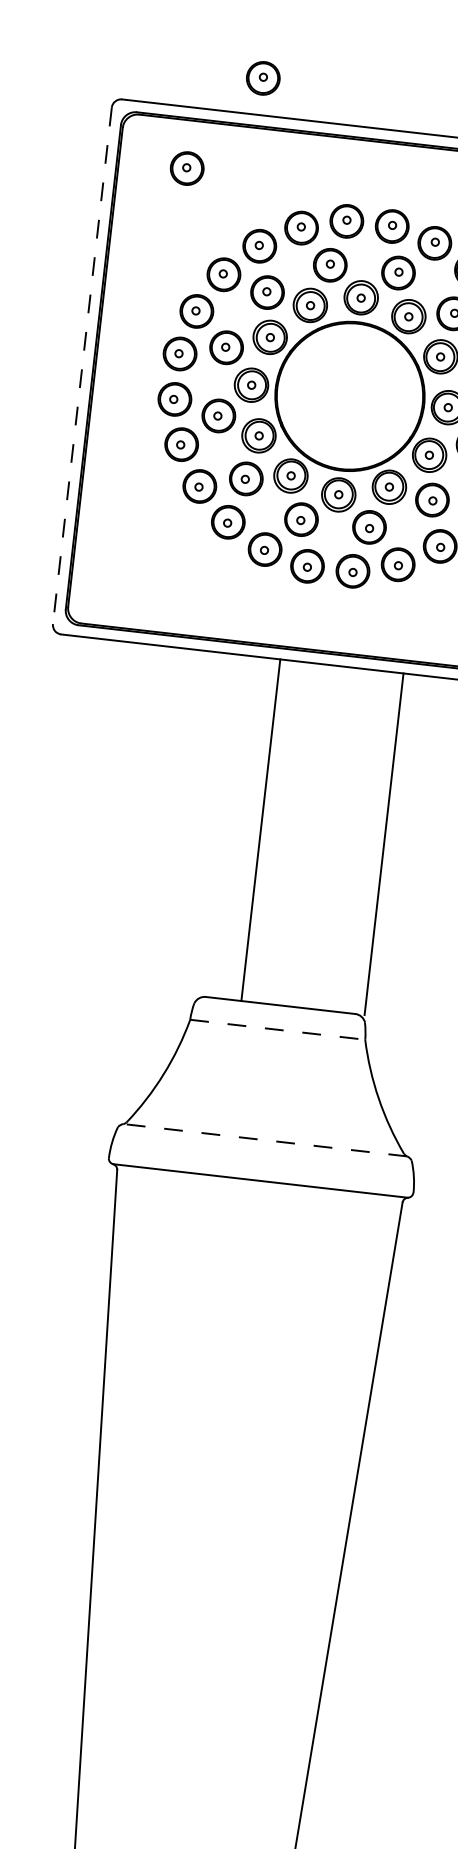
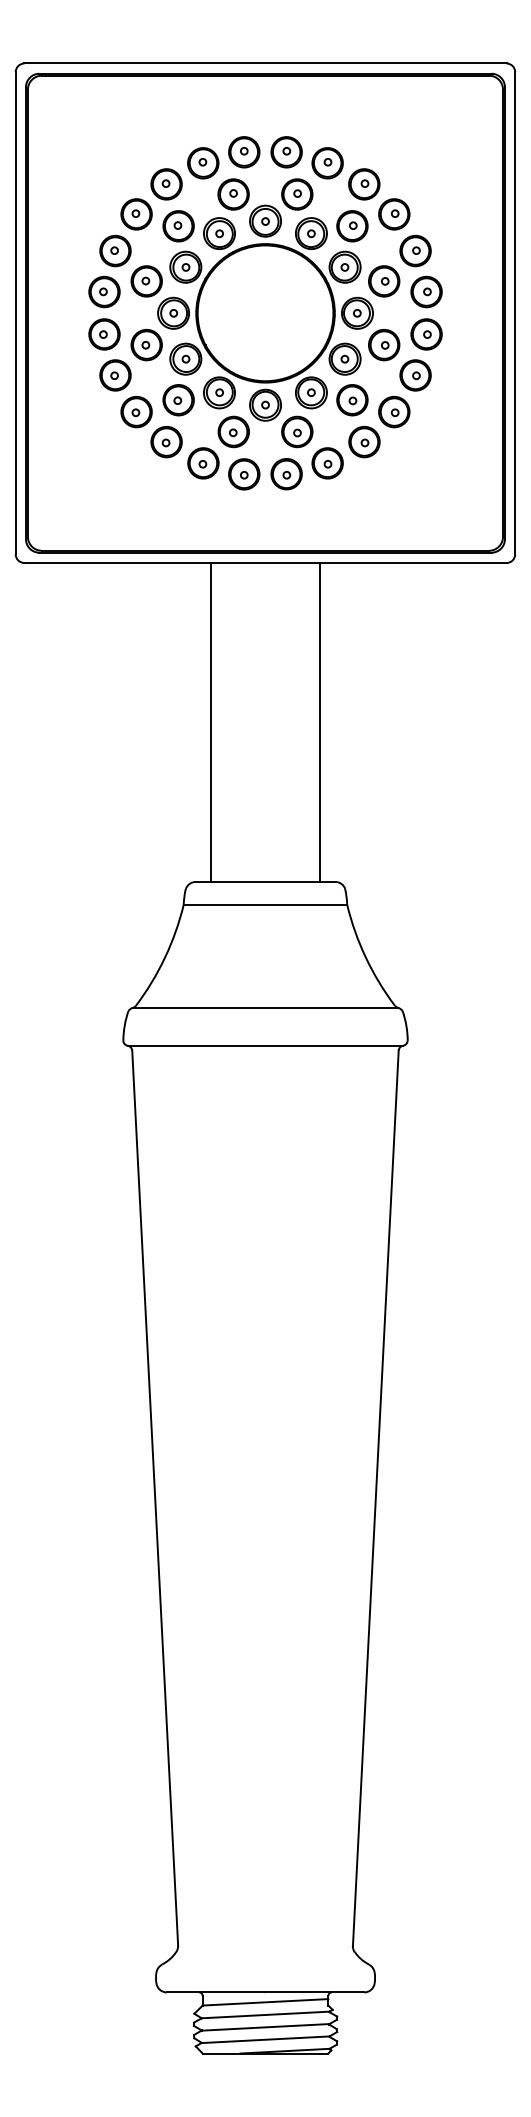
part: (263, 78) -> (152, 29), removed
part: (187, 168) -> (91, 120), removed
line: (82, 366) -> (15, 313), dashed -> solid
line: (260, 830) -> (210, 722), moved
line: (383, 844) -> (319, 722), moved
line: (277, 1029) -> (265, 904), dashed -> solid
line: (265, 1139) -> (265, 1007), dashed -> solid

